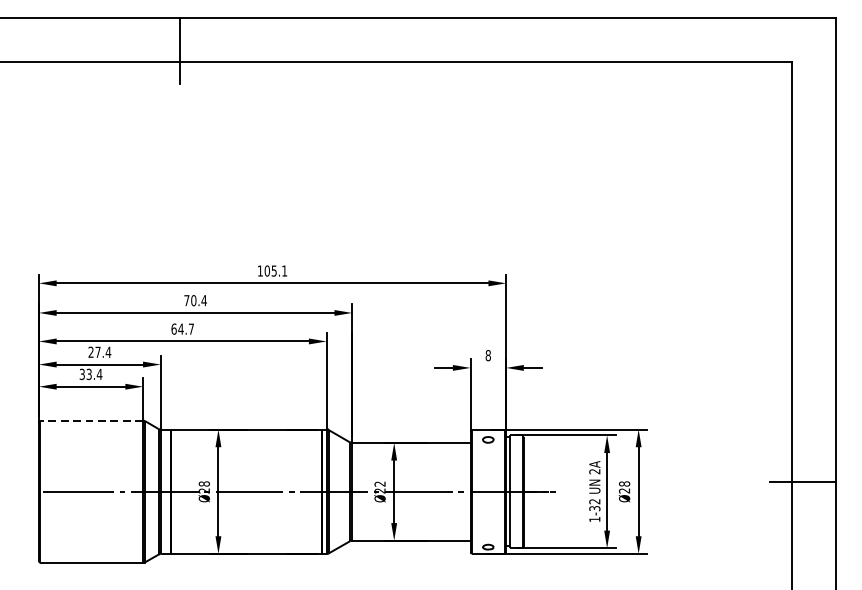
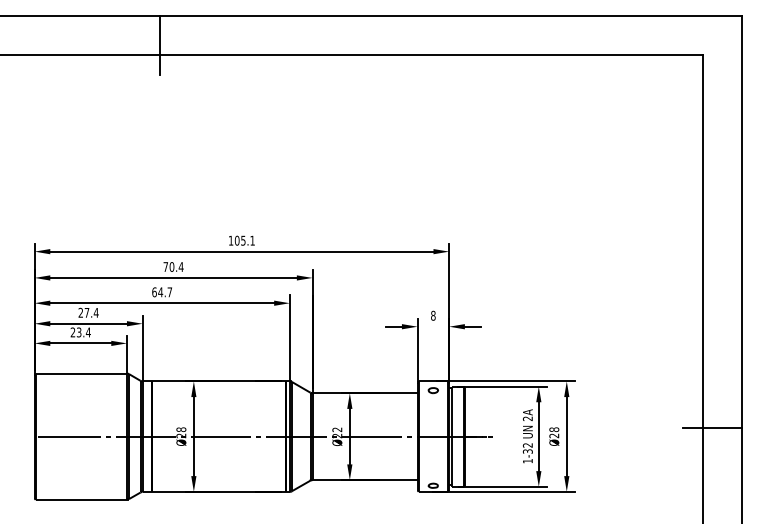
text: (81, 374) -> (72, 332), 33.4 -> 23.4
line: (91, 420) -> (81, 373), dashed -> solid

